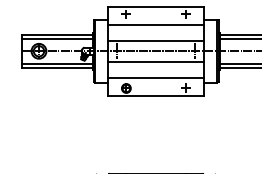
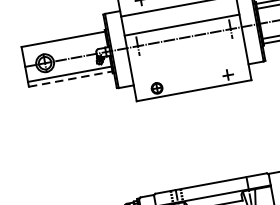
line: (57, 38) -> (64, 44), removed
line: (155, 61) -> (185, 49), removed
line: (57, 68) -> (70, 79), solid -> dashed
line: (155, 77) -> (189, 68), removed

